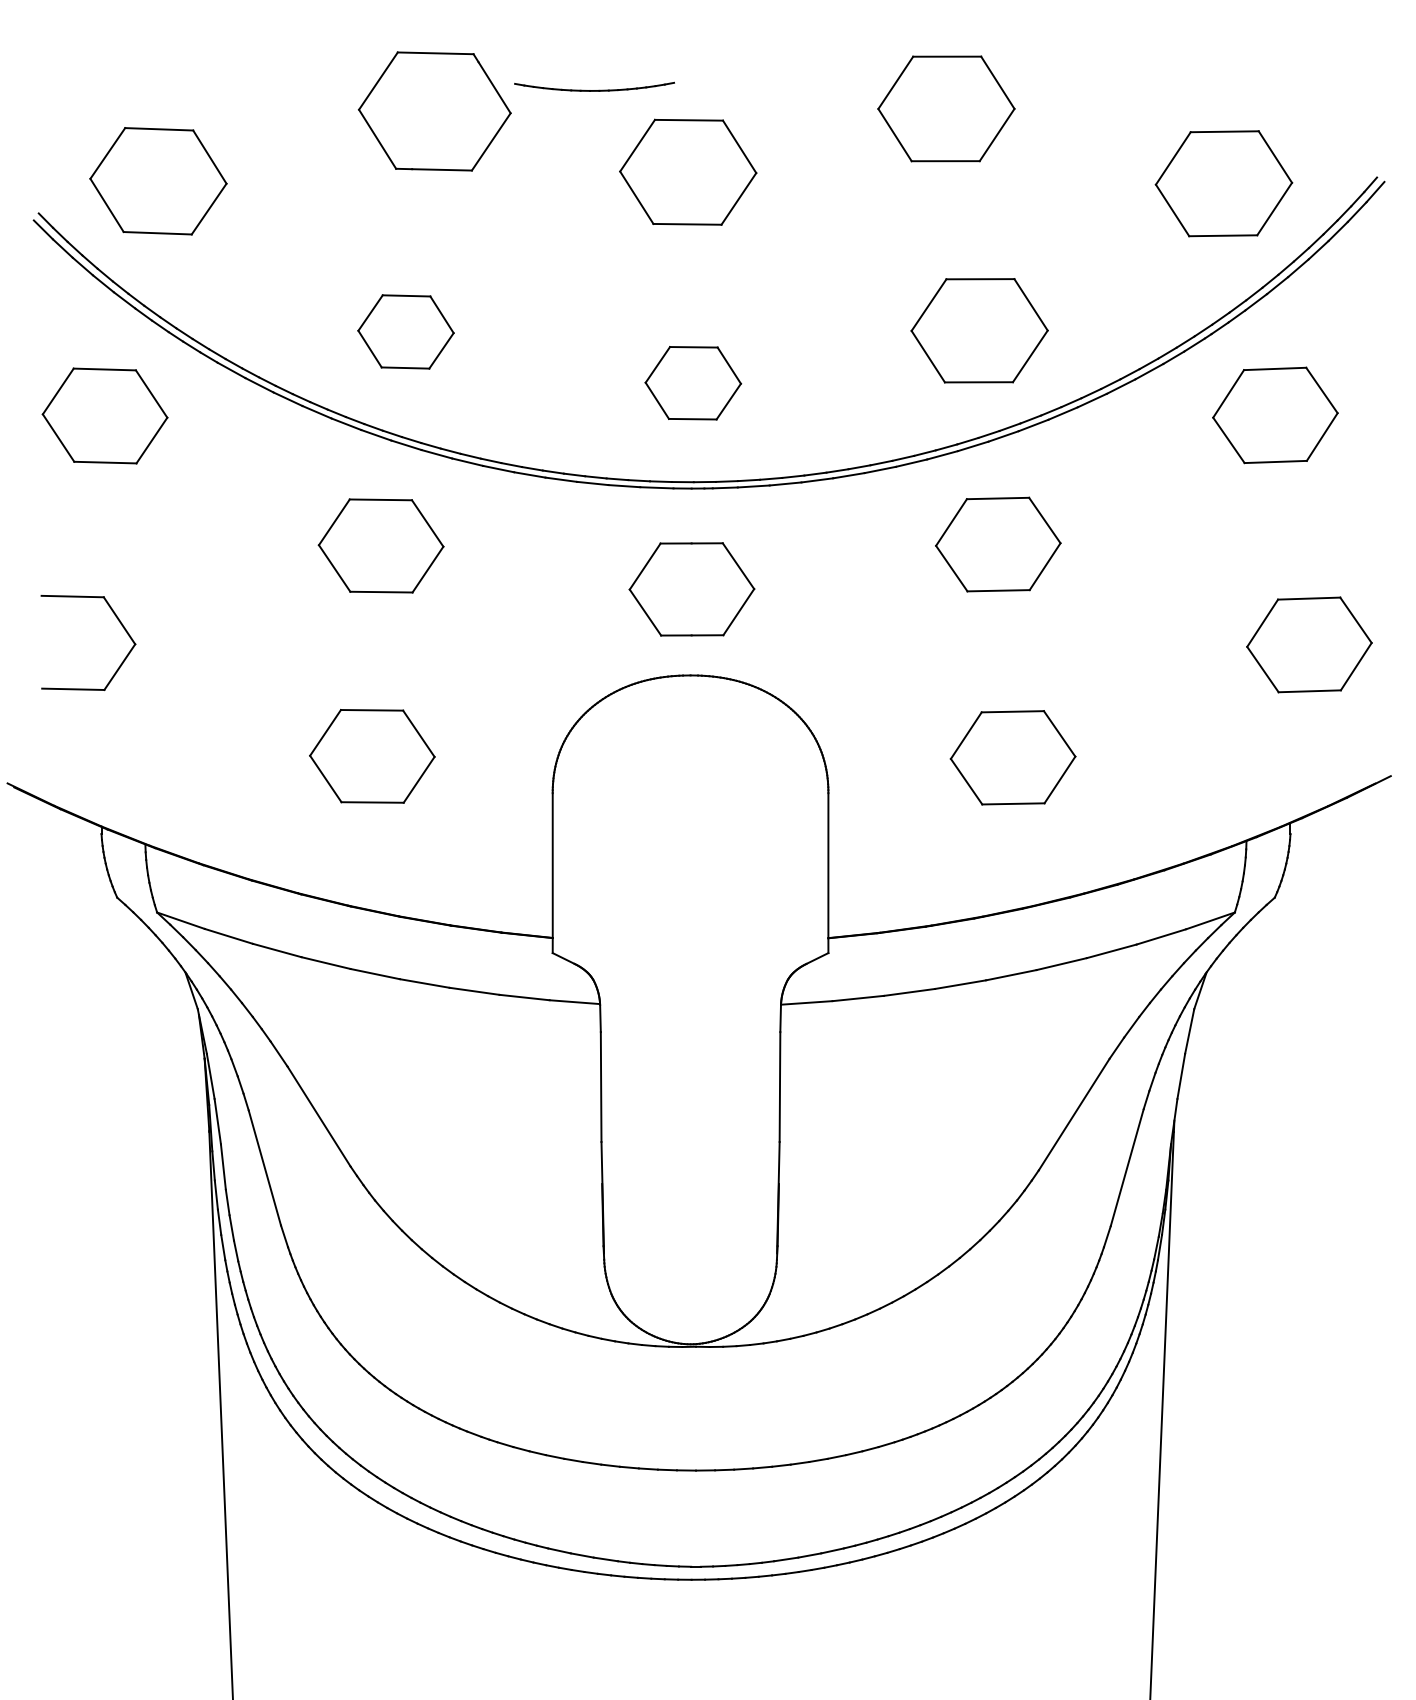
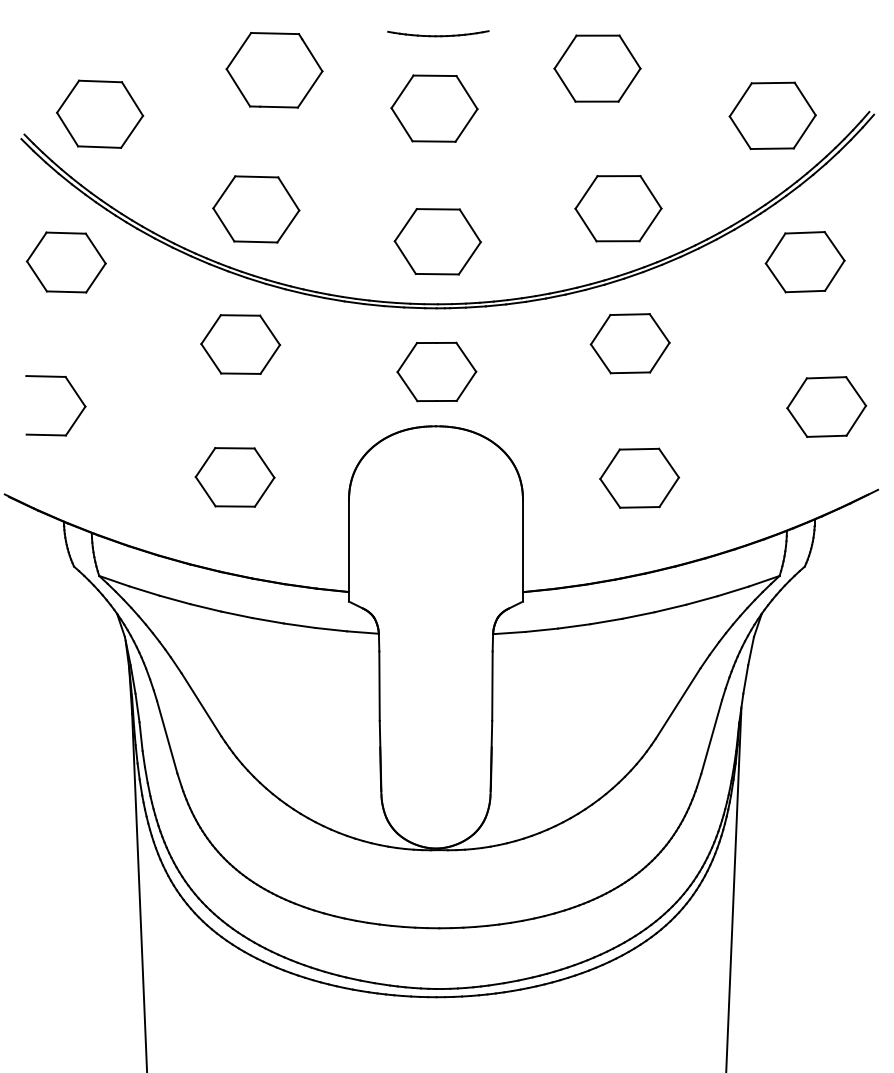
part: (594, 86) -> (438, 33), moved
part: (406, 332) -> (256, 209), size x1.43
part: (692, 382) -> (437, 241), size x1.43

